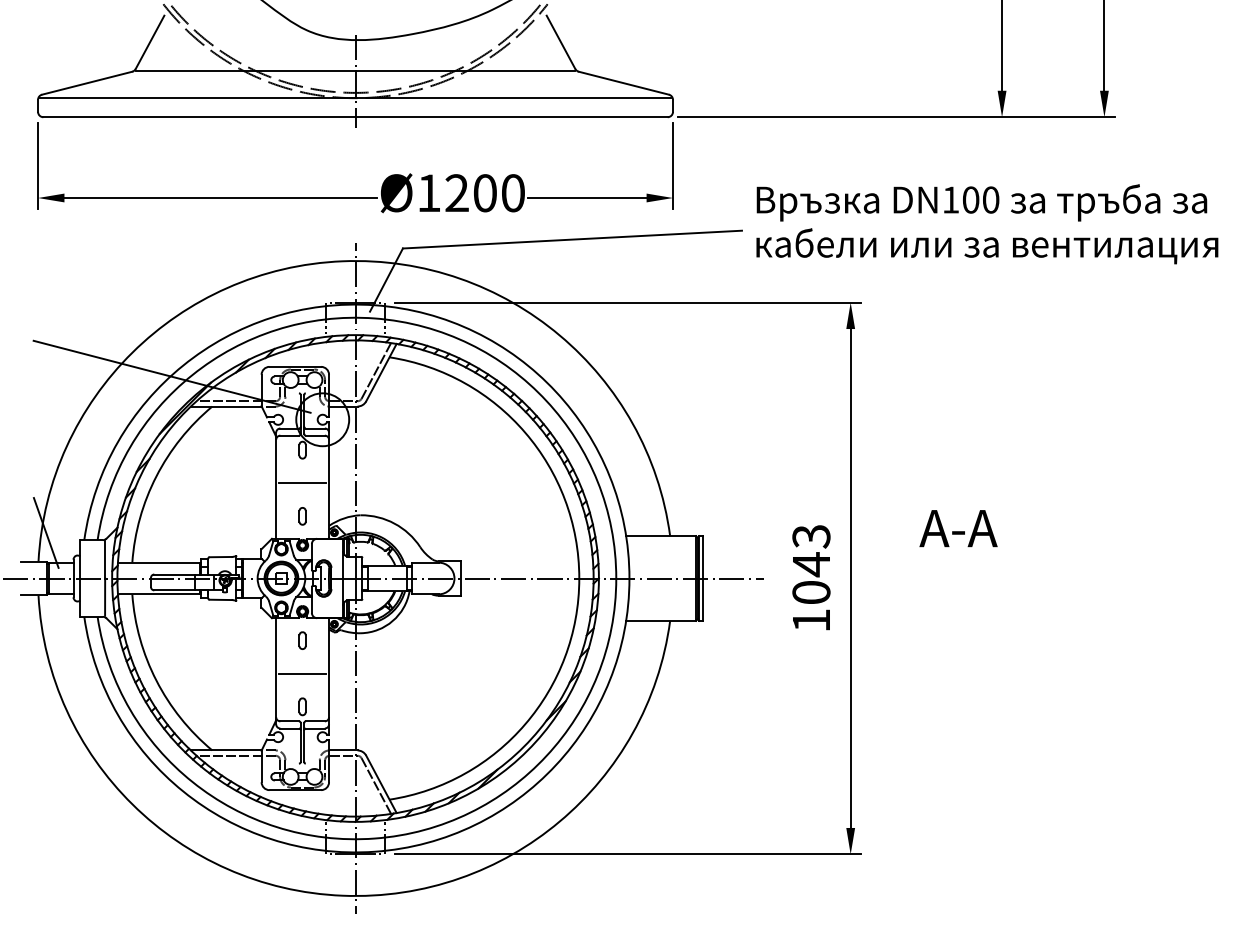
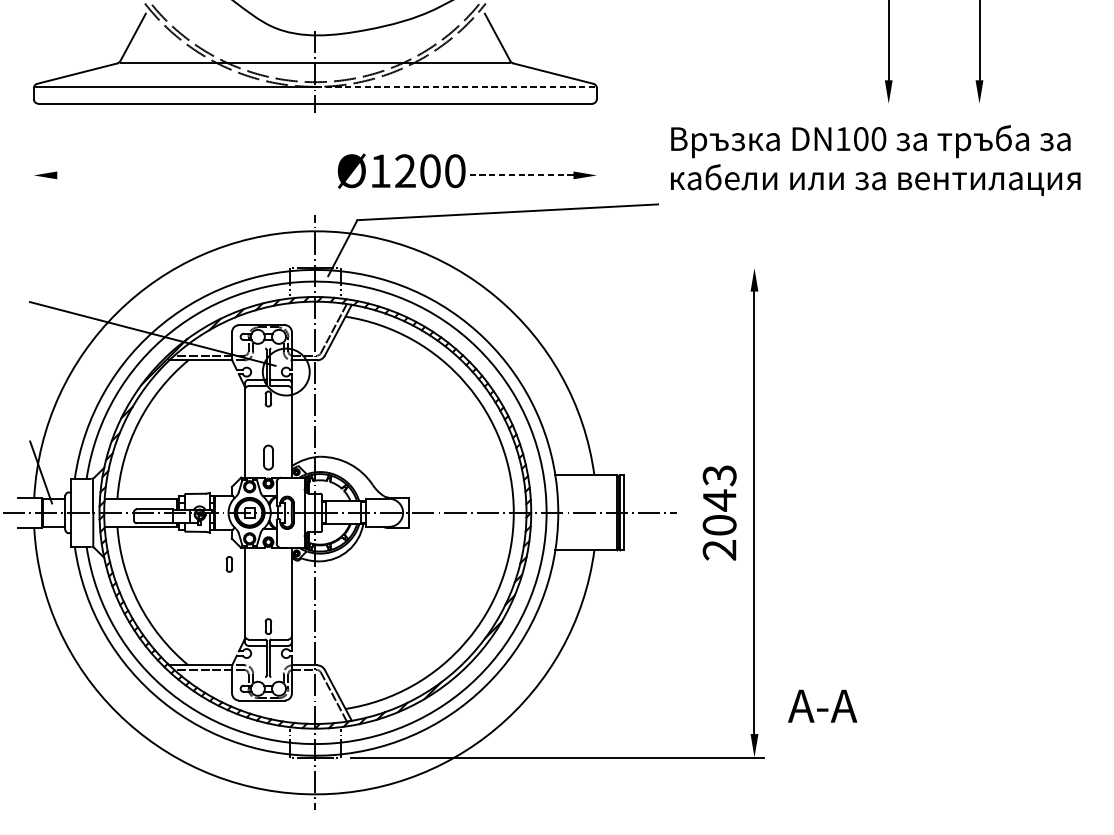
line: (513, 97) -> (455, 86), solid -> dashed
line: (896, 117) -> (795, 104), removed
line: (38, 165) -> (34, 146), removed
line: (673, 165) -> (597, 146), removed
line: (220, 198) -> (195, 175), removed
line: (586, 198) -> (520, 175), solid -> dashed
text: (987, 224) -> (875, 160), moved
line: (628, 302) -> (557, 268), removed
line: (302, 483) -> (268, 428), removed
part: (302, 516) -> (268, 457), size x1.6
text: (958, 528) -> (822, 706), moved
text: (810, 620) -> (718, 550), 1043 -> 2043
part: (302, 640) -> (229, 564), moved
line: (302, 673) -> (268, 597), removed

